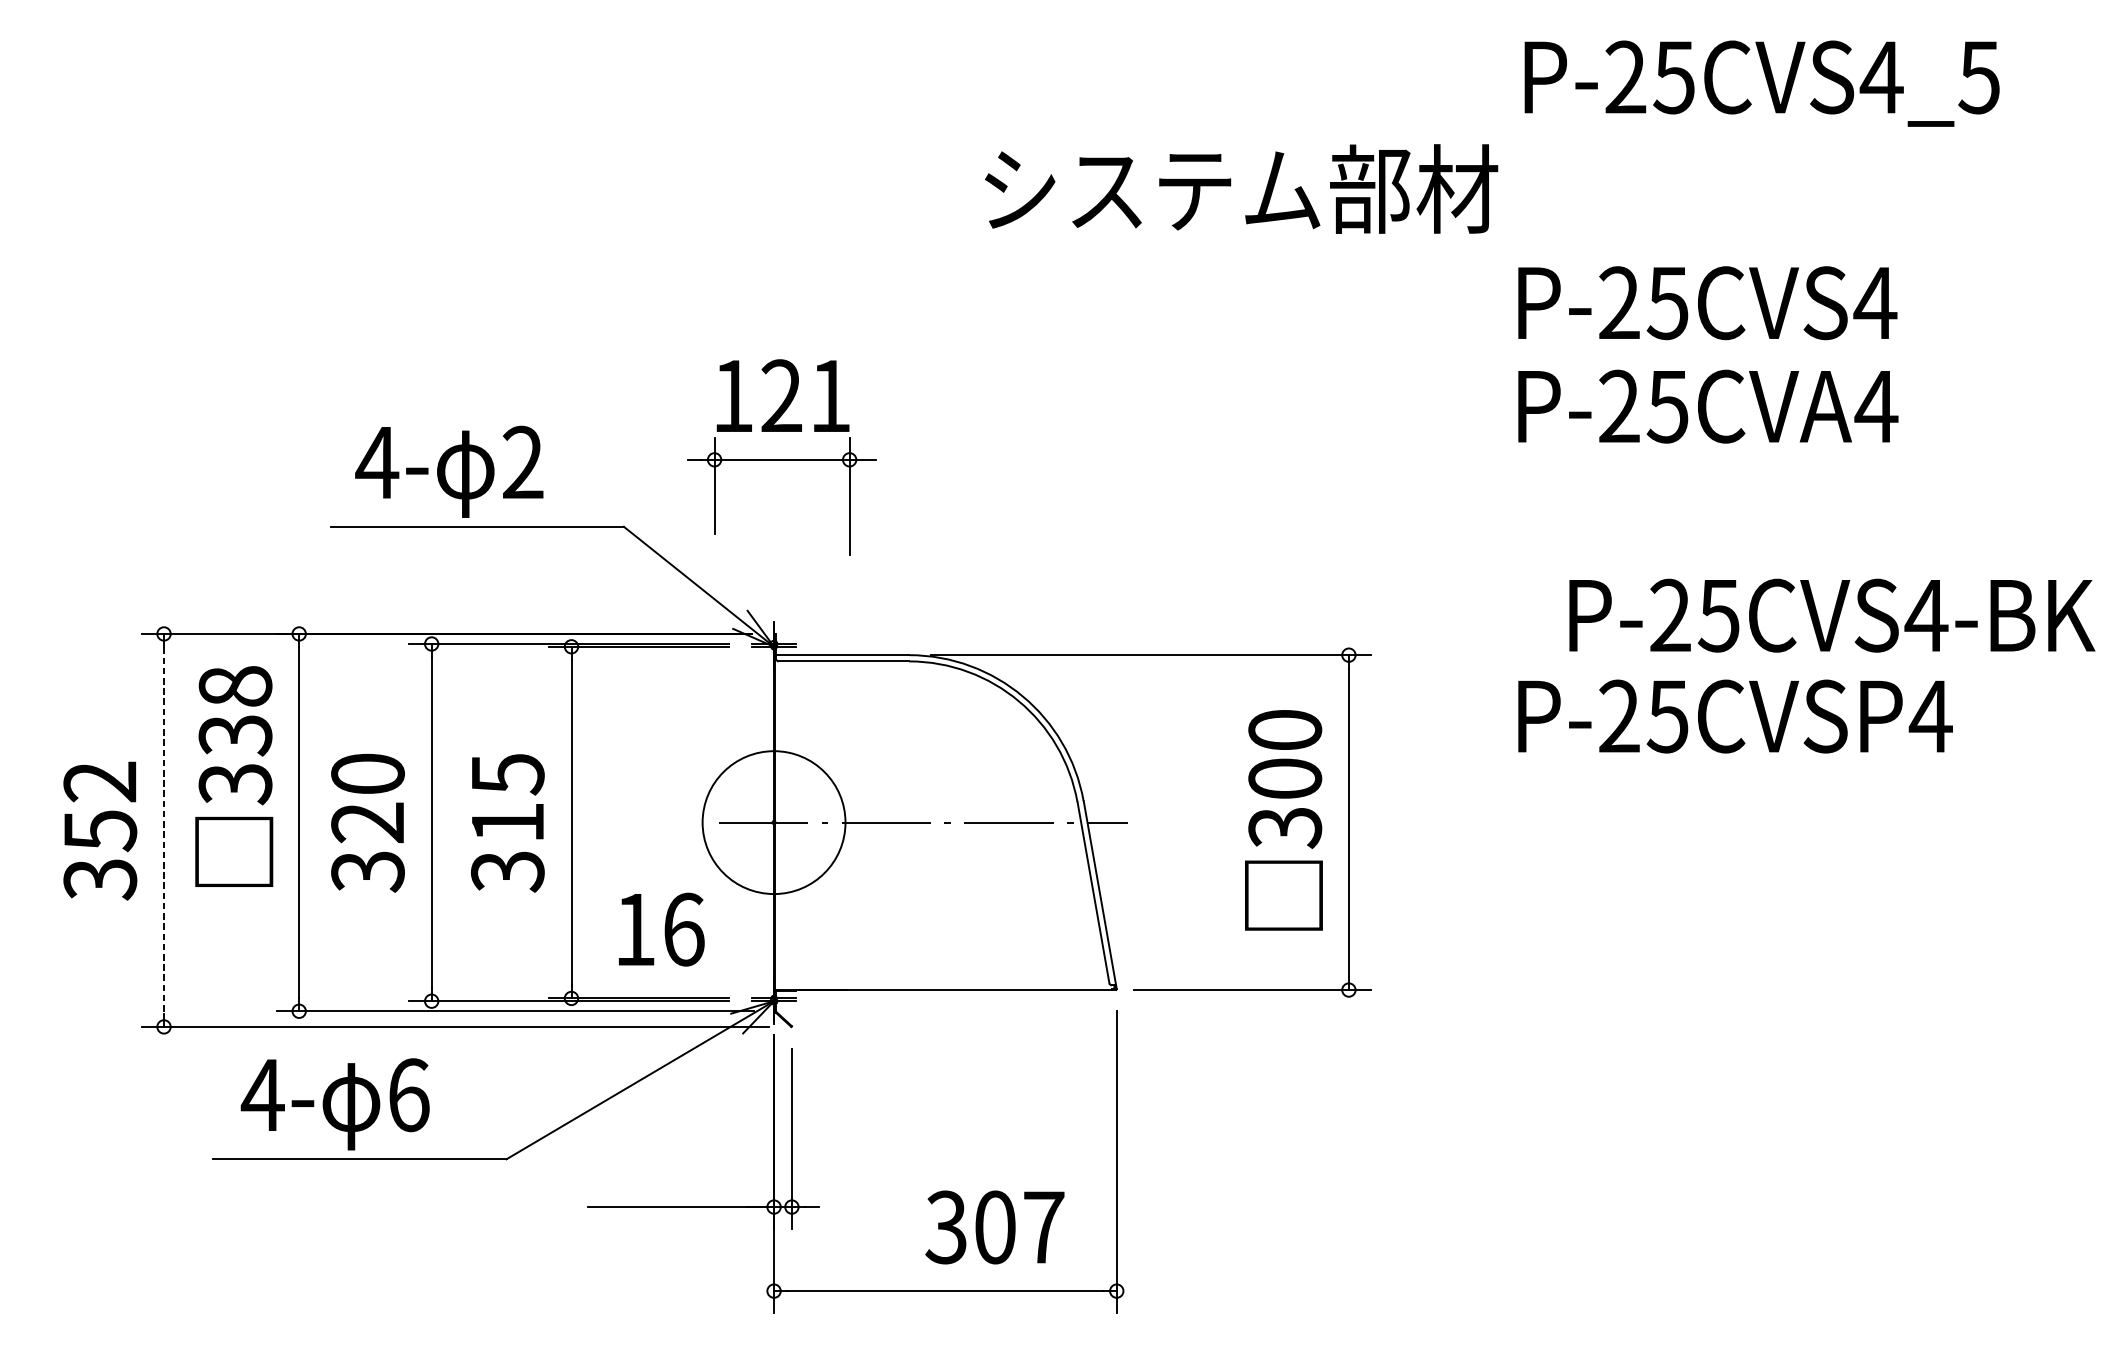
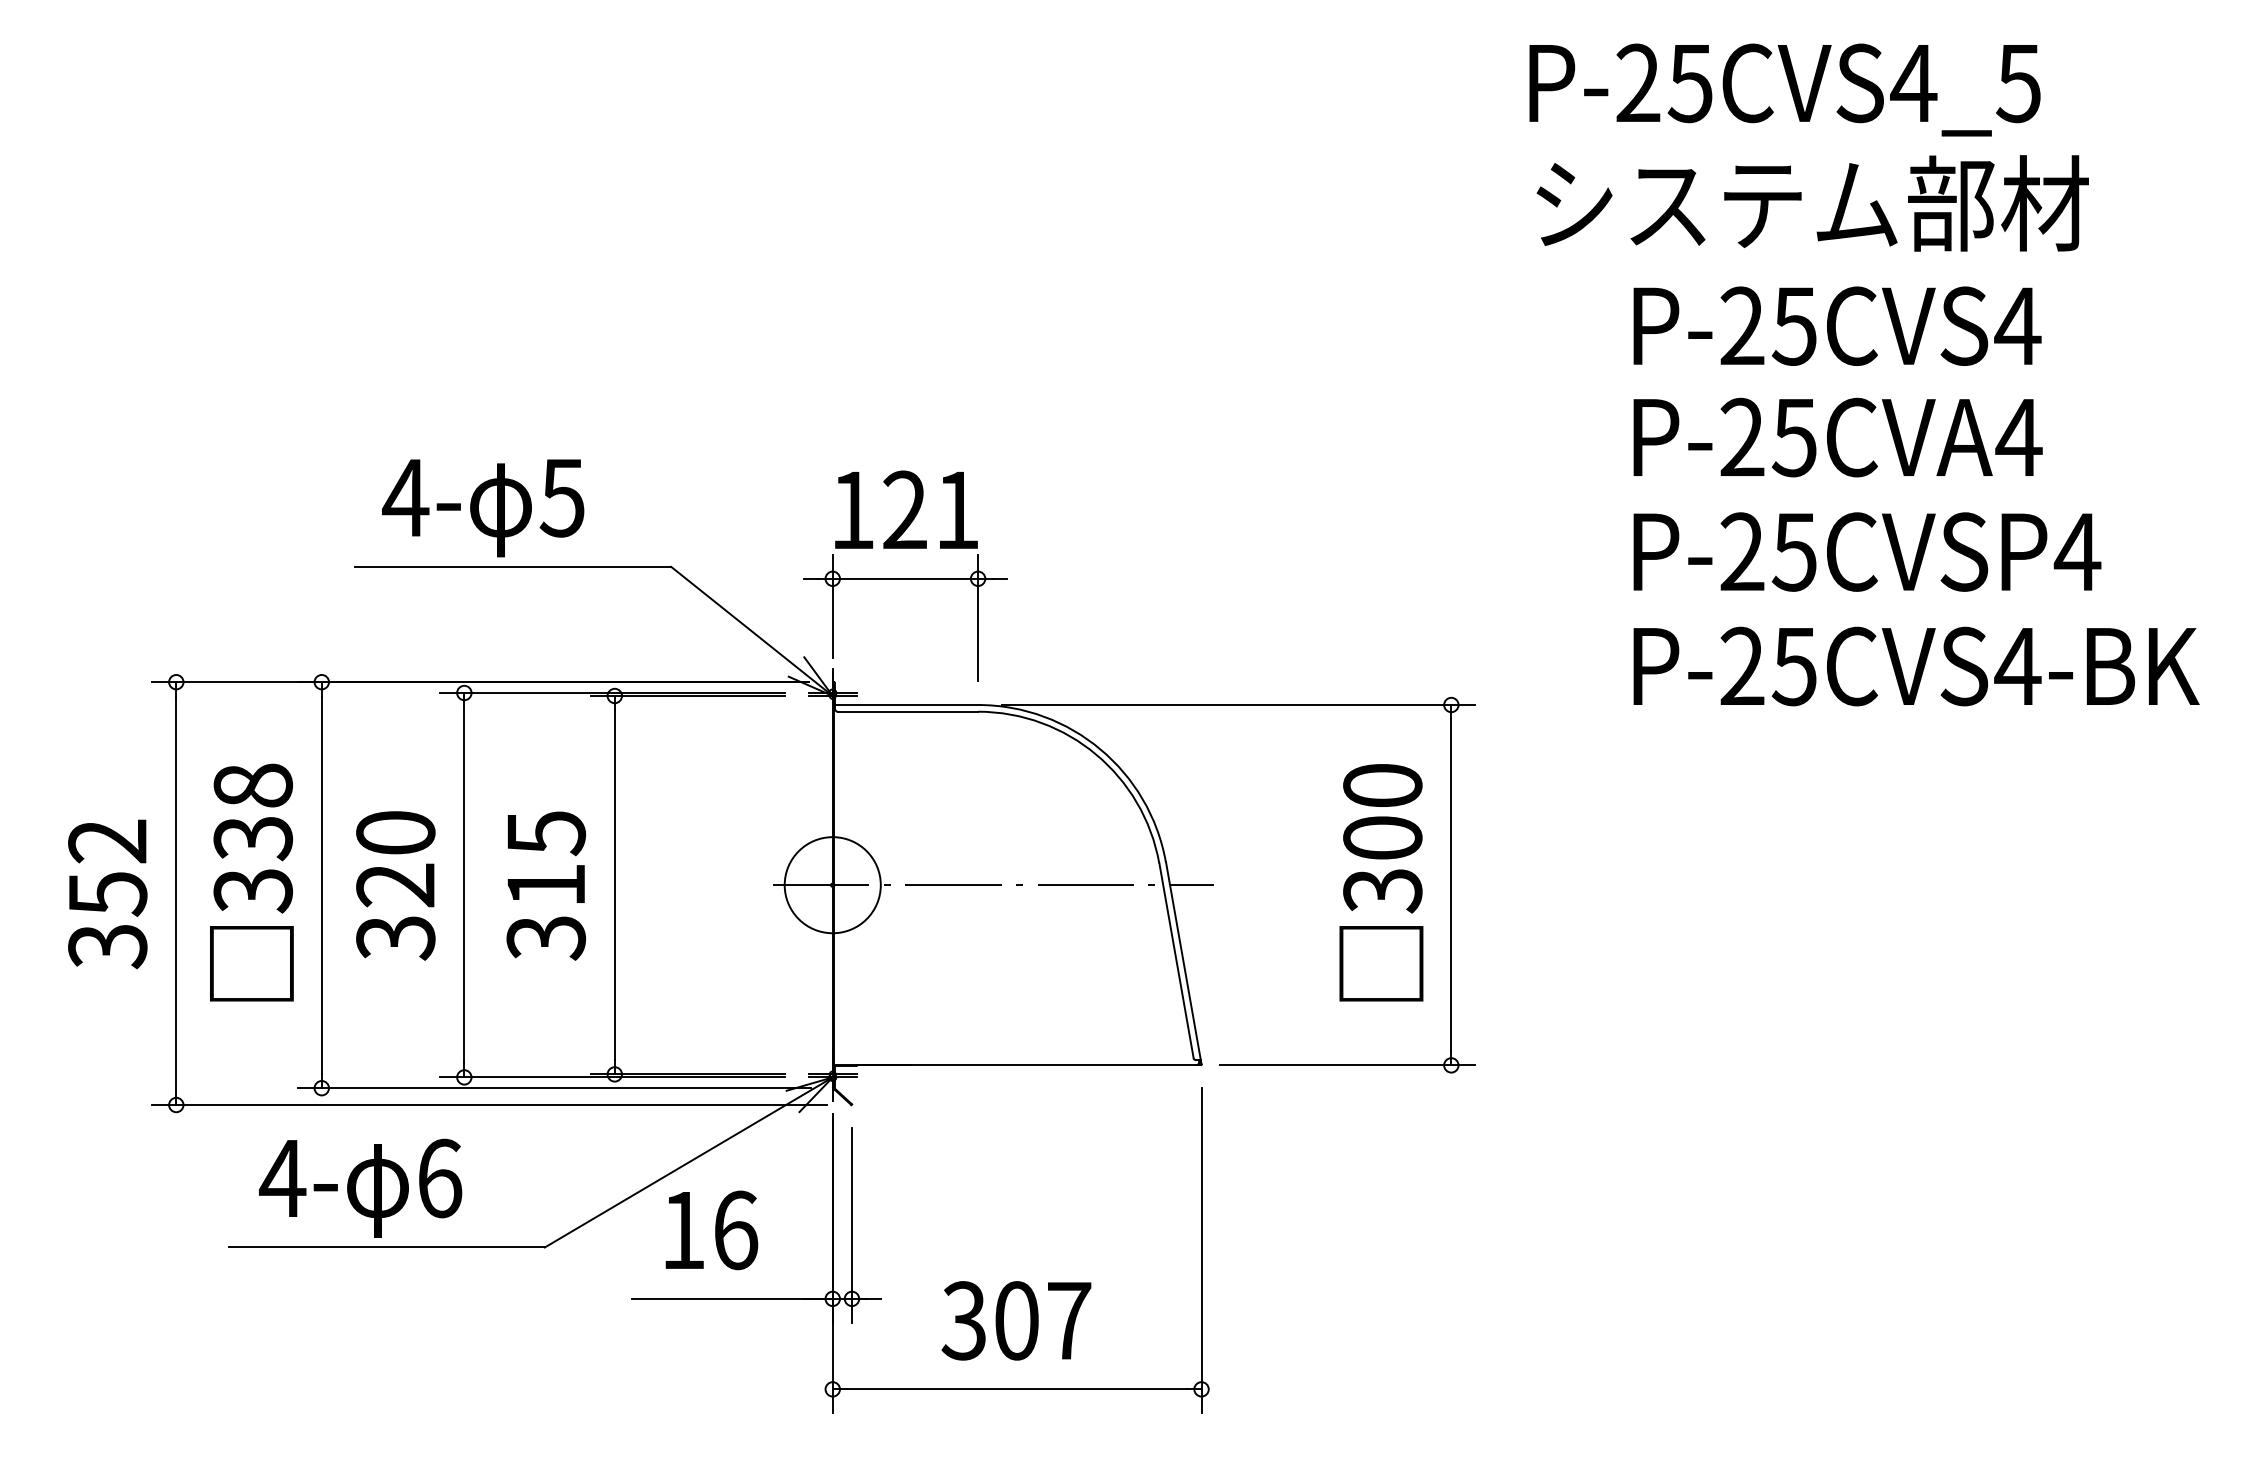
text: (1761, 83) -> (1784, 89), moved
text: (1241, 189) -> (1812, 203), moved
part: (782, 456) -> (905, 575), moved
text: (521, 462) -> (561, 497), 2 -> 5
text: (1832, 615) -> (1916, 666), moved
text: (1735, 716) -> (1867, 551), moved
text: (233, 776) -> (251, 882), moved
circle: (773, 822) -> (832, 885), size x0.62
line: (164, 831) -> (176, 894), dashed -> solid
text: (661, 929) -> (711, 1230), moved
text: (994, 1227) -> (1016, 1320), moved

